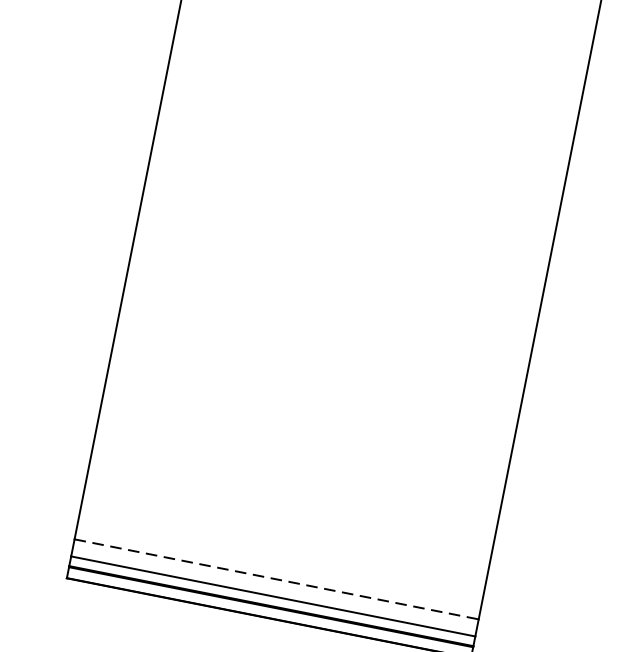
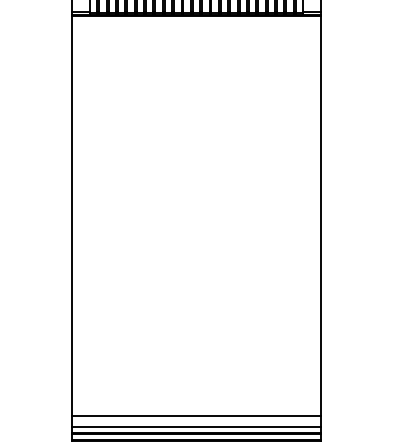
line: (276, 579) -> (196, 416), dashed -> solid

